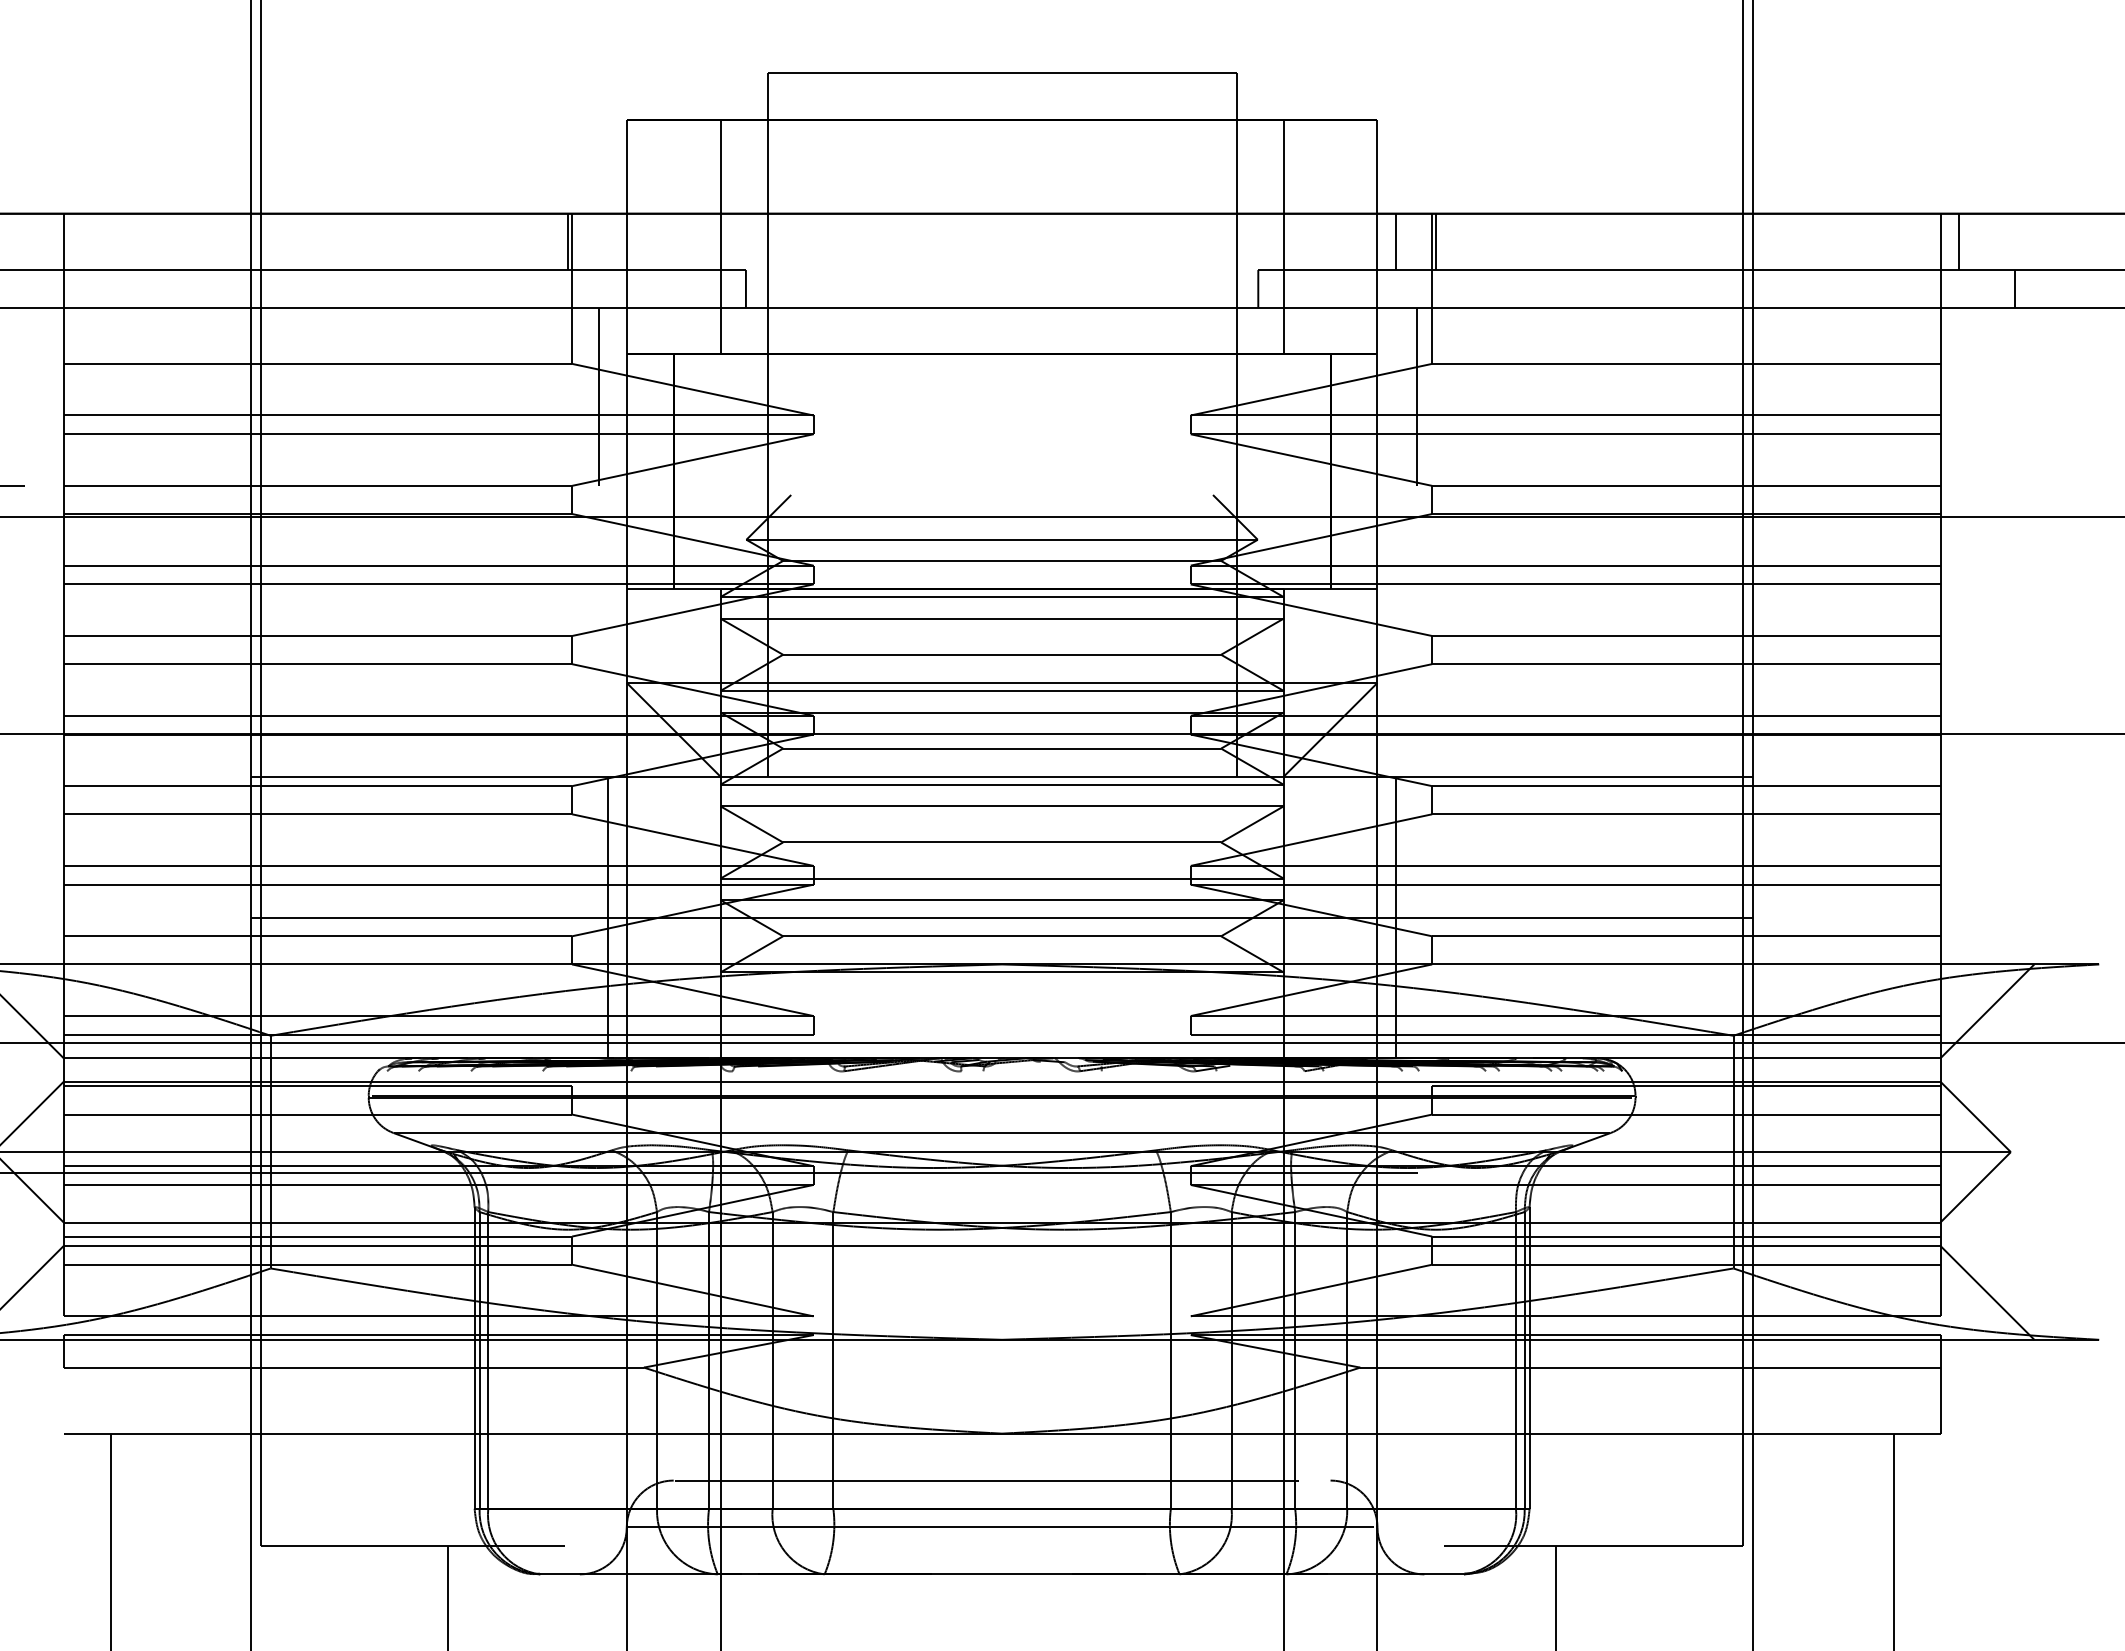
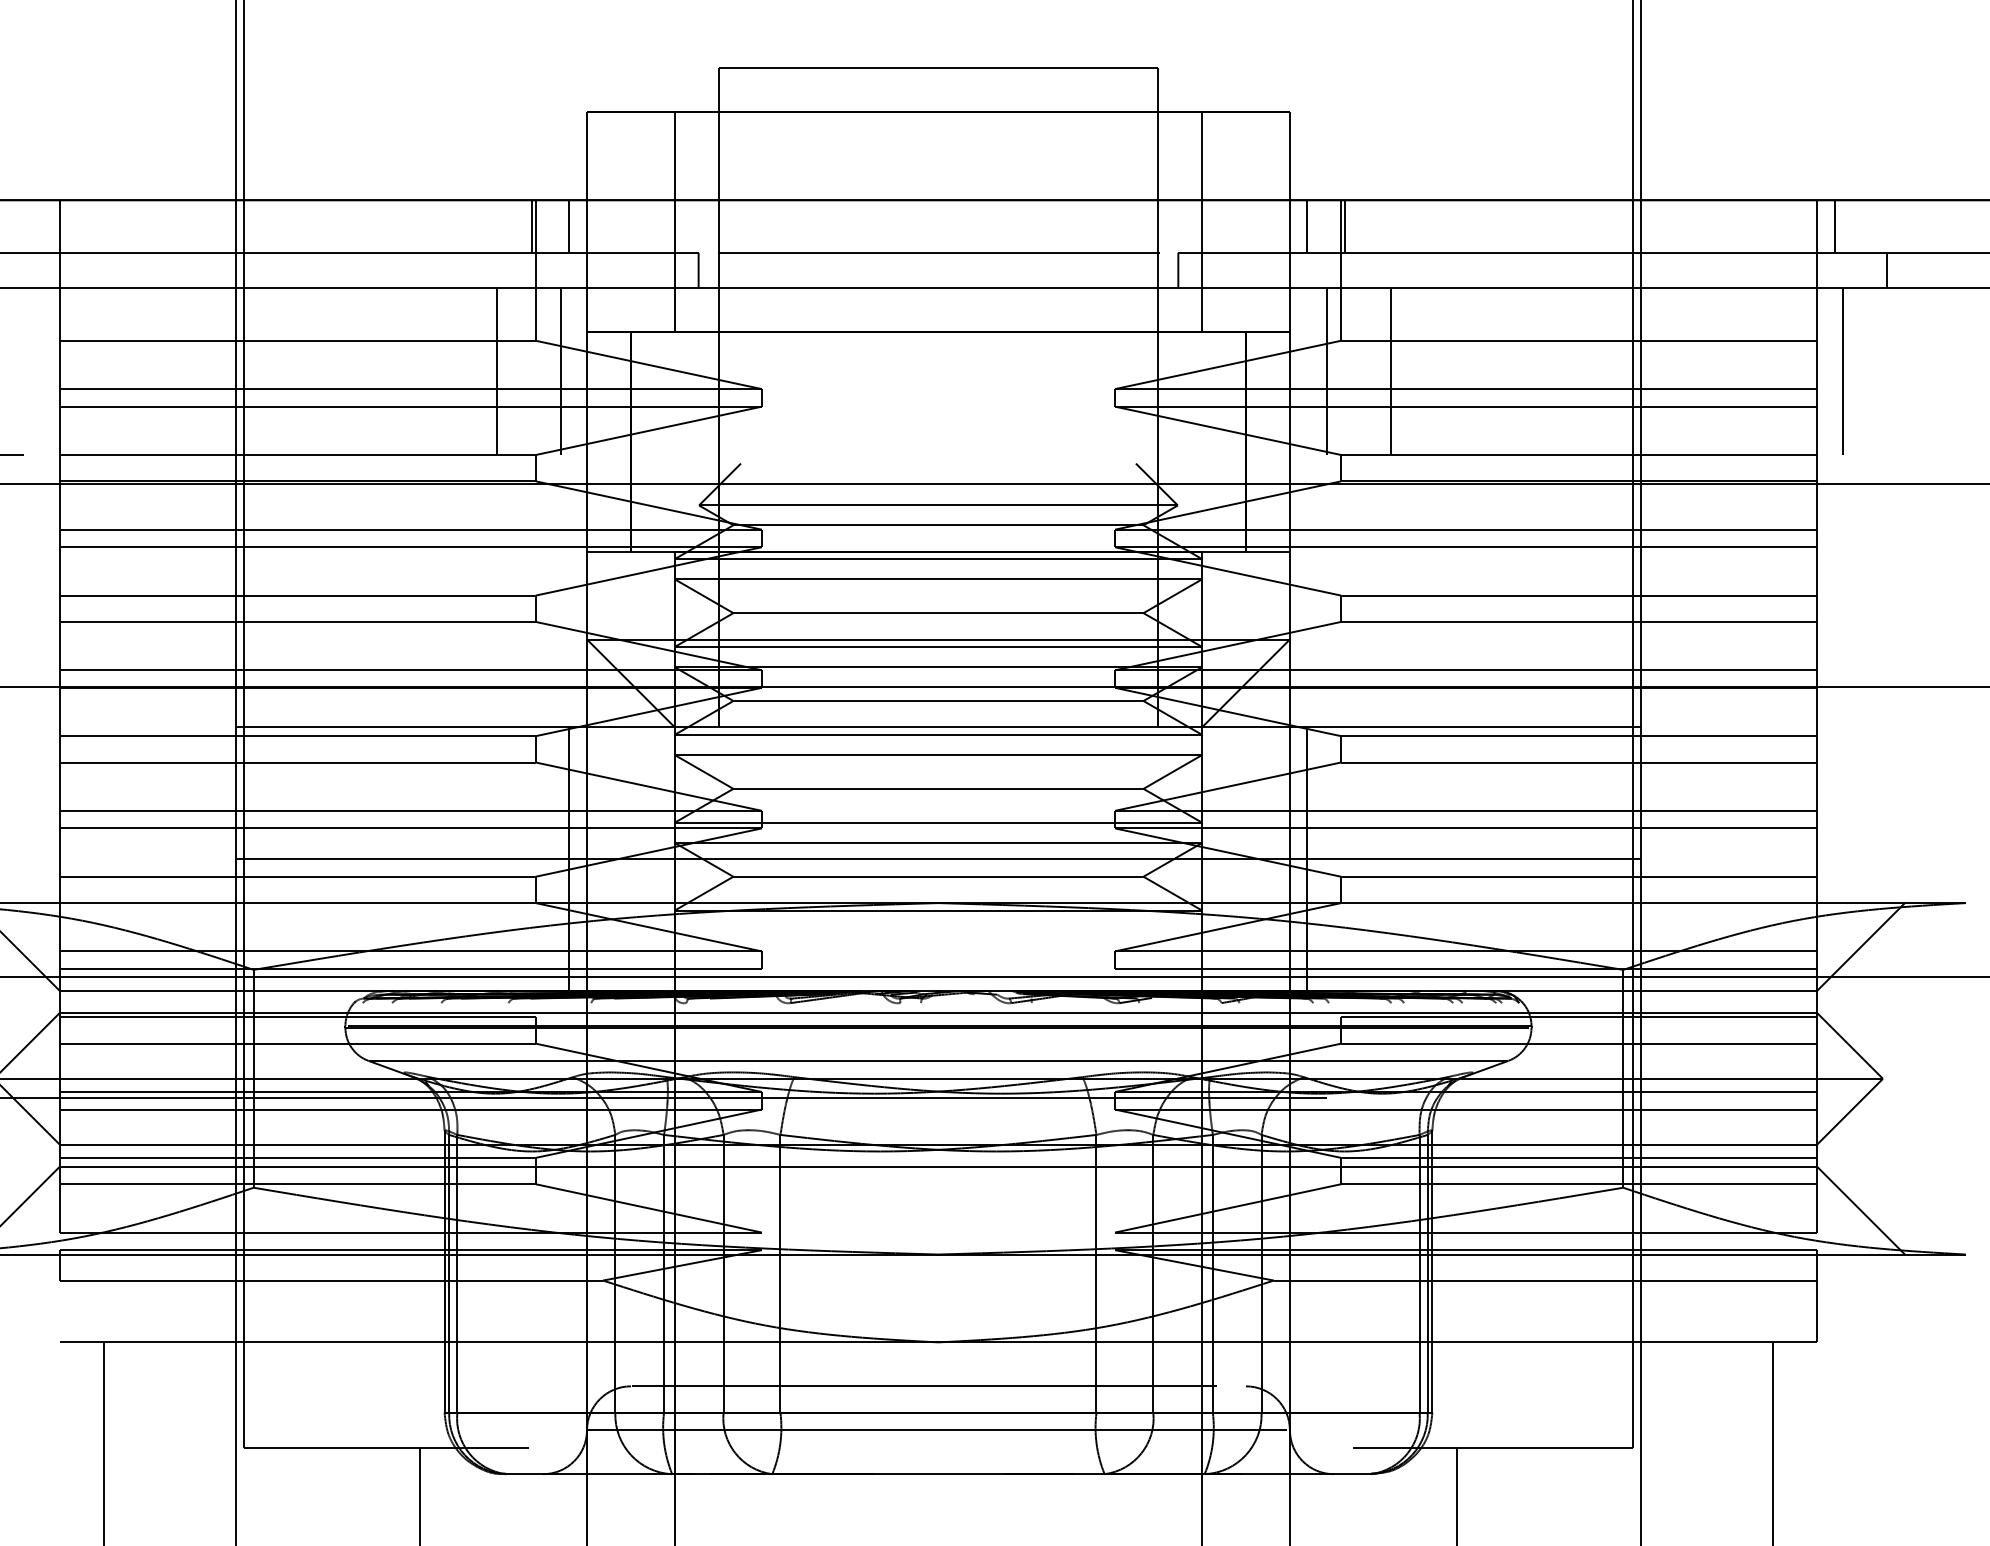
line: (608, 241) -> (569, 226), added
line: (1002, 270) -> (938, 253), added
line: (530, 396) -> (496, 371), added
line: (1485, 396) -> (1391, 371), added
line: (1968, 396) -> (1843, 371), added

